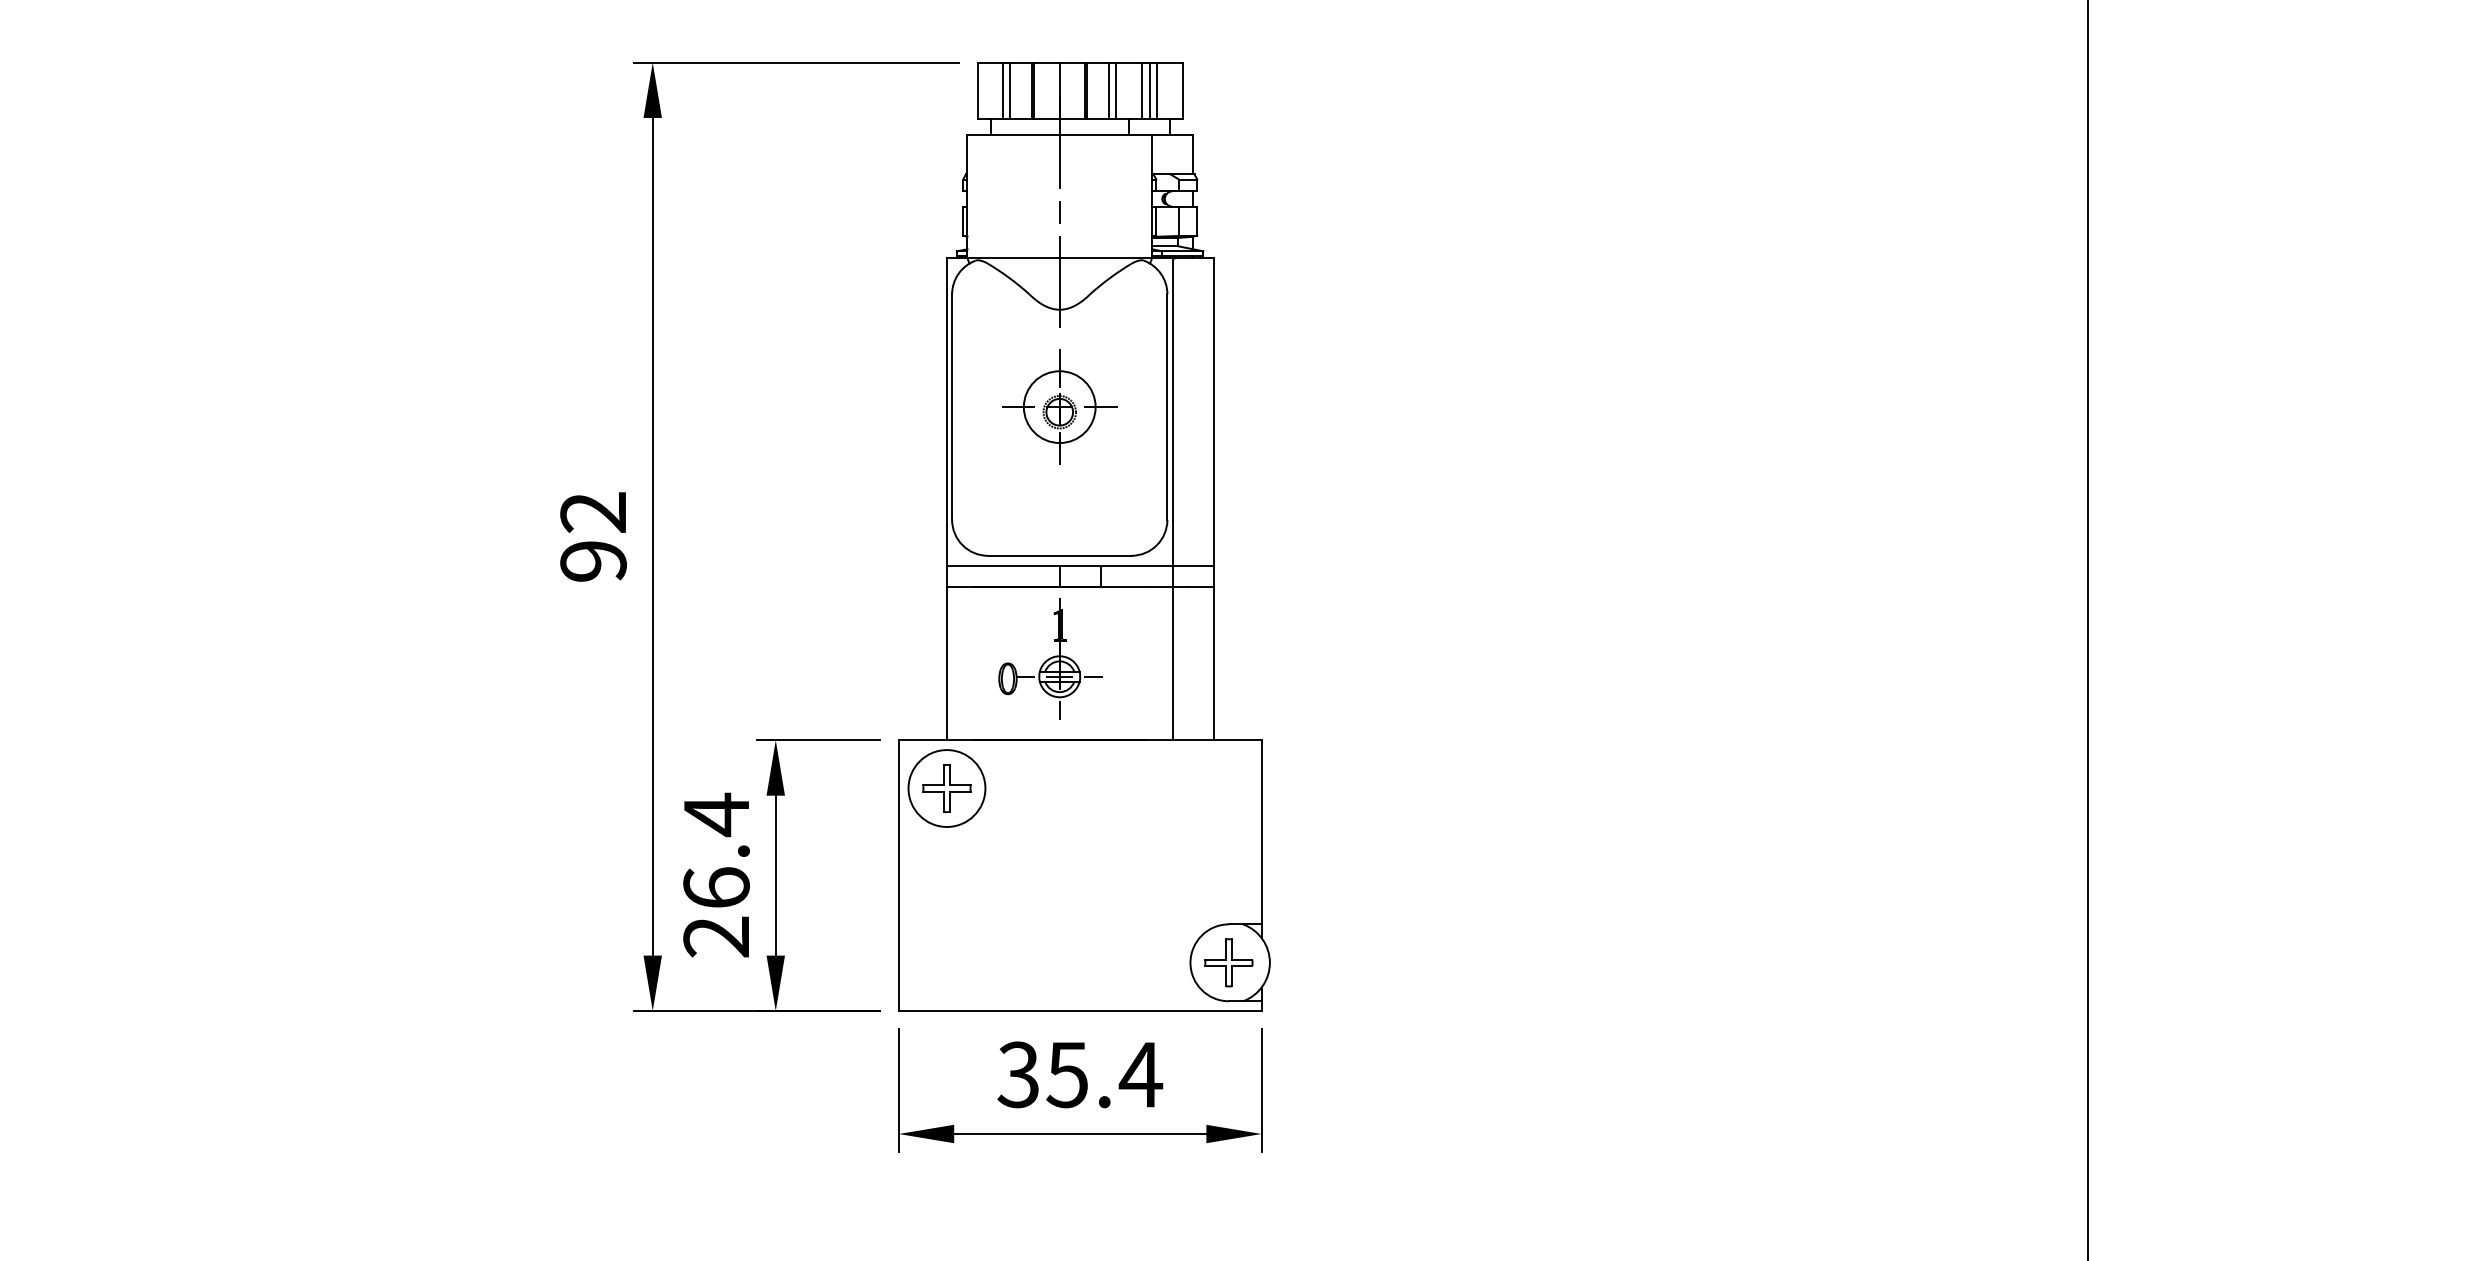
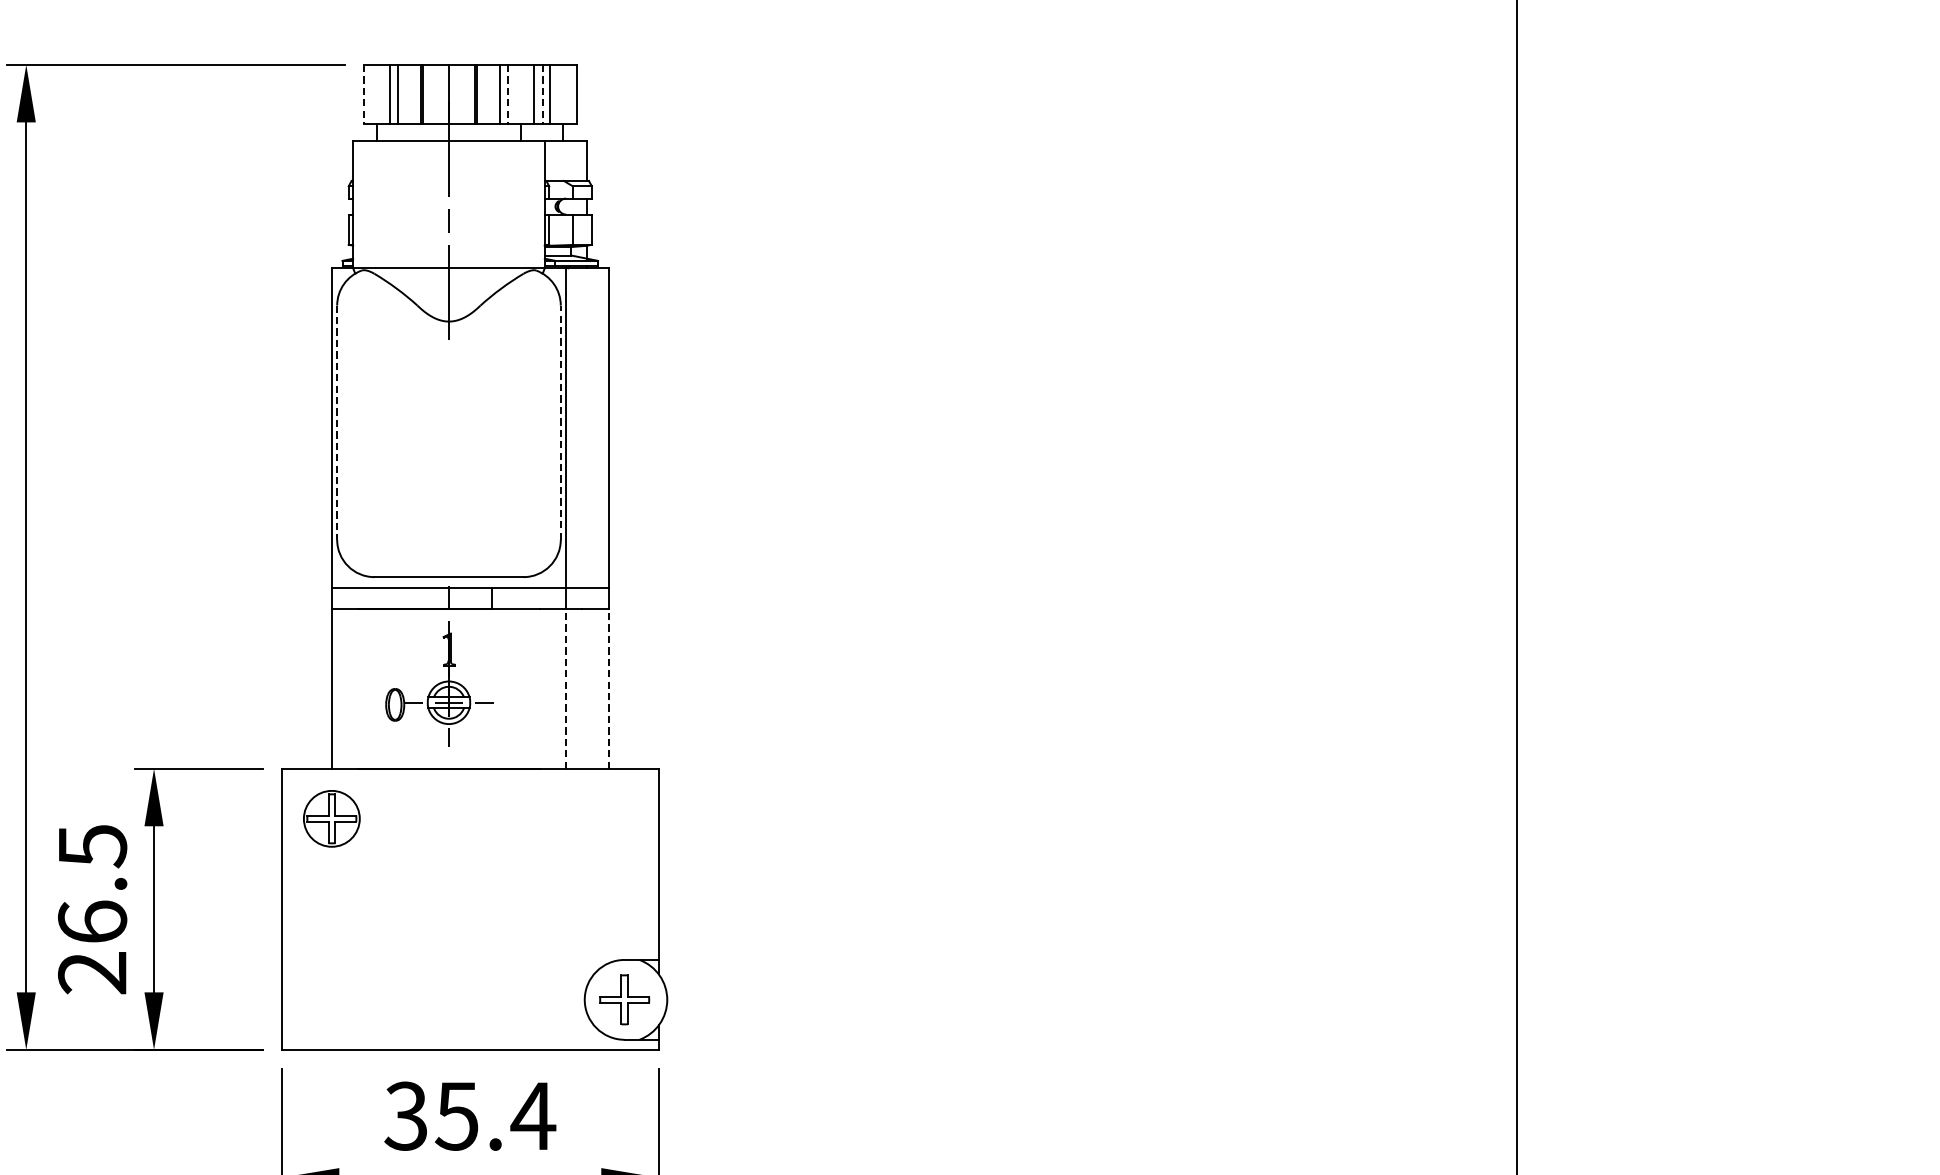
line: (977, 91) -> (363, 94), solid -> dashed
line: (1116, 91) -> (507, 94), solid -> dashed
line: (1150, 91) -> (543, 94), solid -> dashed
part: (1059, 406) -> (448, 422), removed
line: (952, 407) -> (337, 423), solid -> dashed
line: (1167, 407) -> (560, 423), solid -> dashed
line: (1172, 663) -> (566, 688), solid -> dashed
line: (1213, 663) -> (608, 688), solid -> dashed
circle: (946, 788) -> (331, 818), size x0.7
text: (716, 814) -> (92, 845), 26.4 -> 26.5

